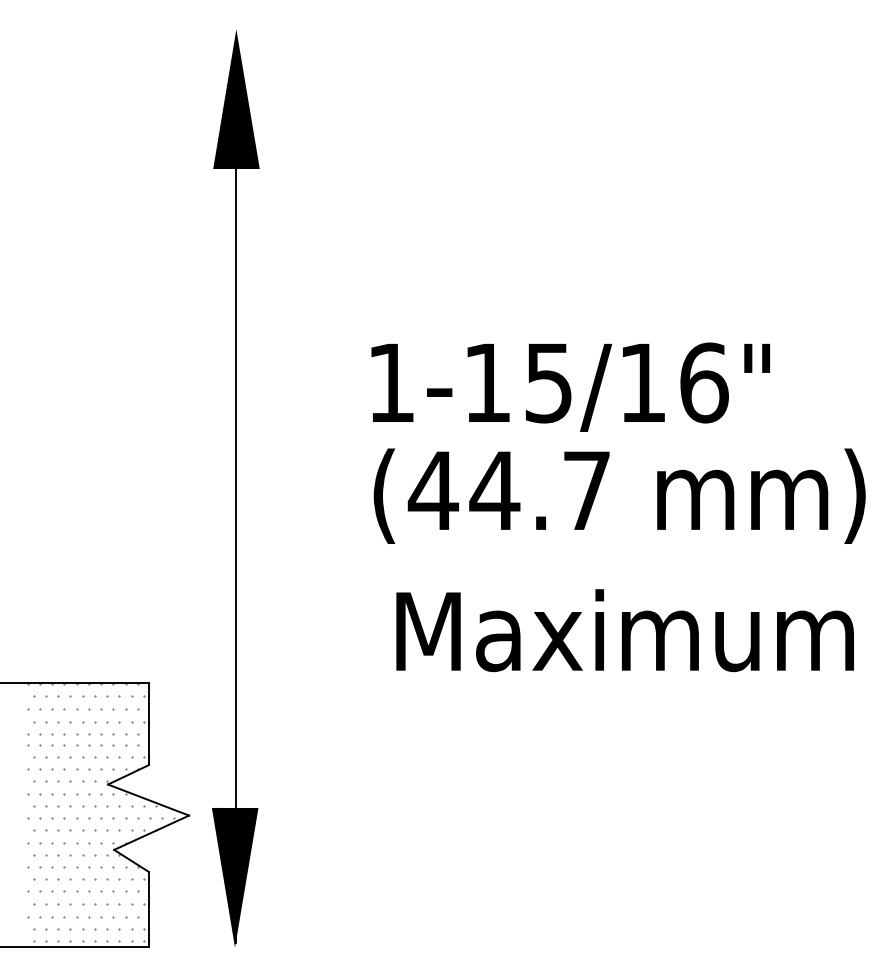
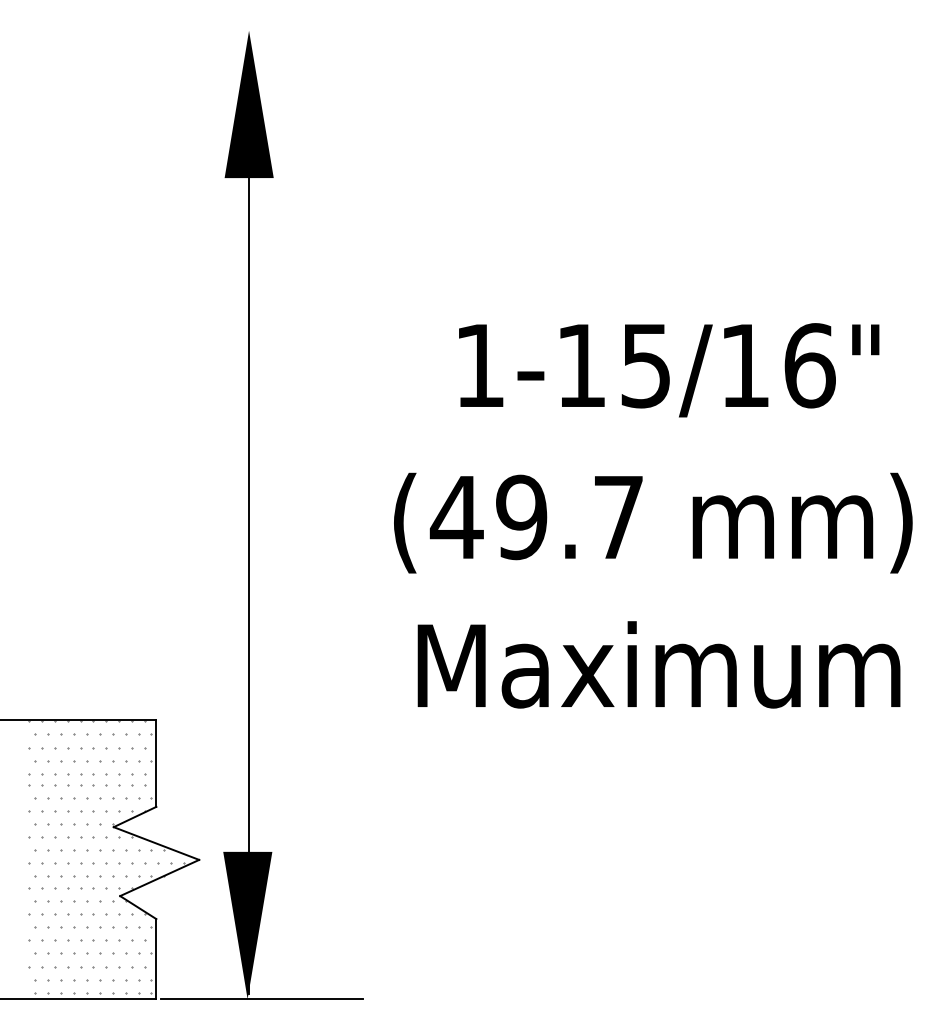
text: (570, 386) -> (668, 369), moved
text: (494, 490) -> (521, 517), (44.7 -> (49.7
line: (248, 947) -> (261, 999), added

